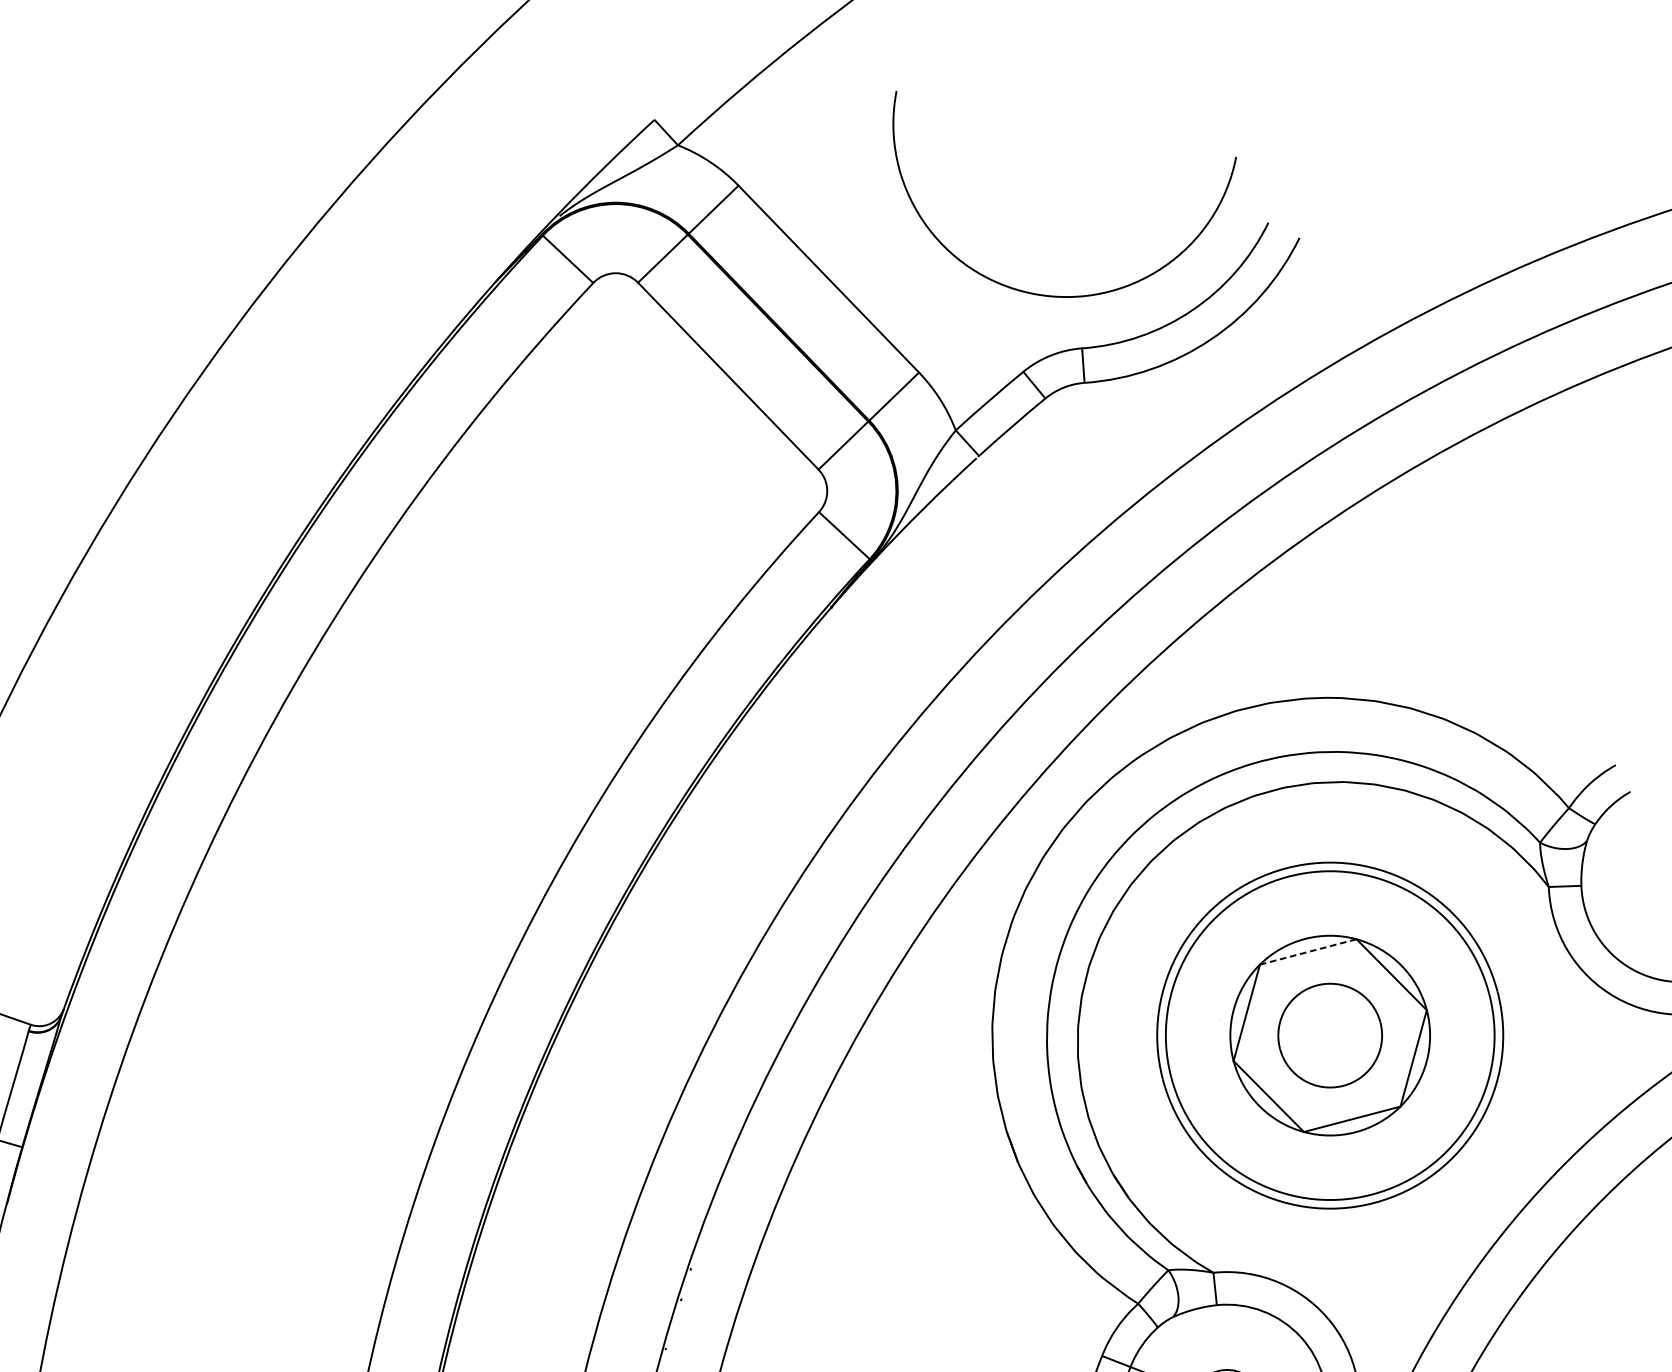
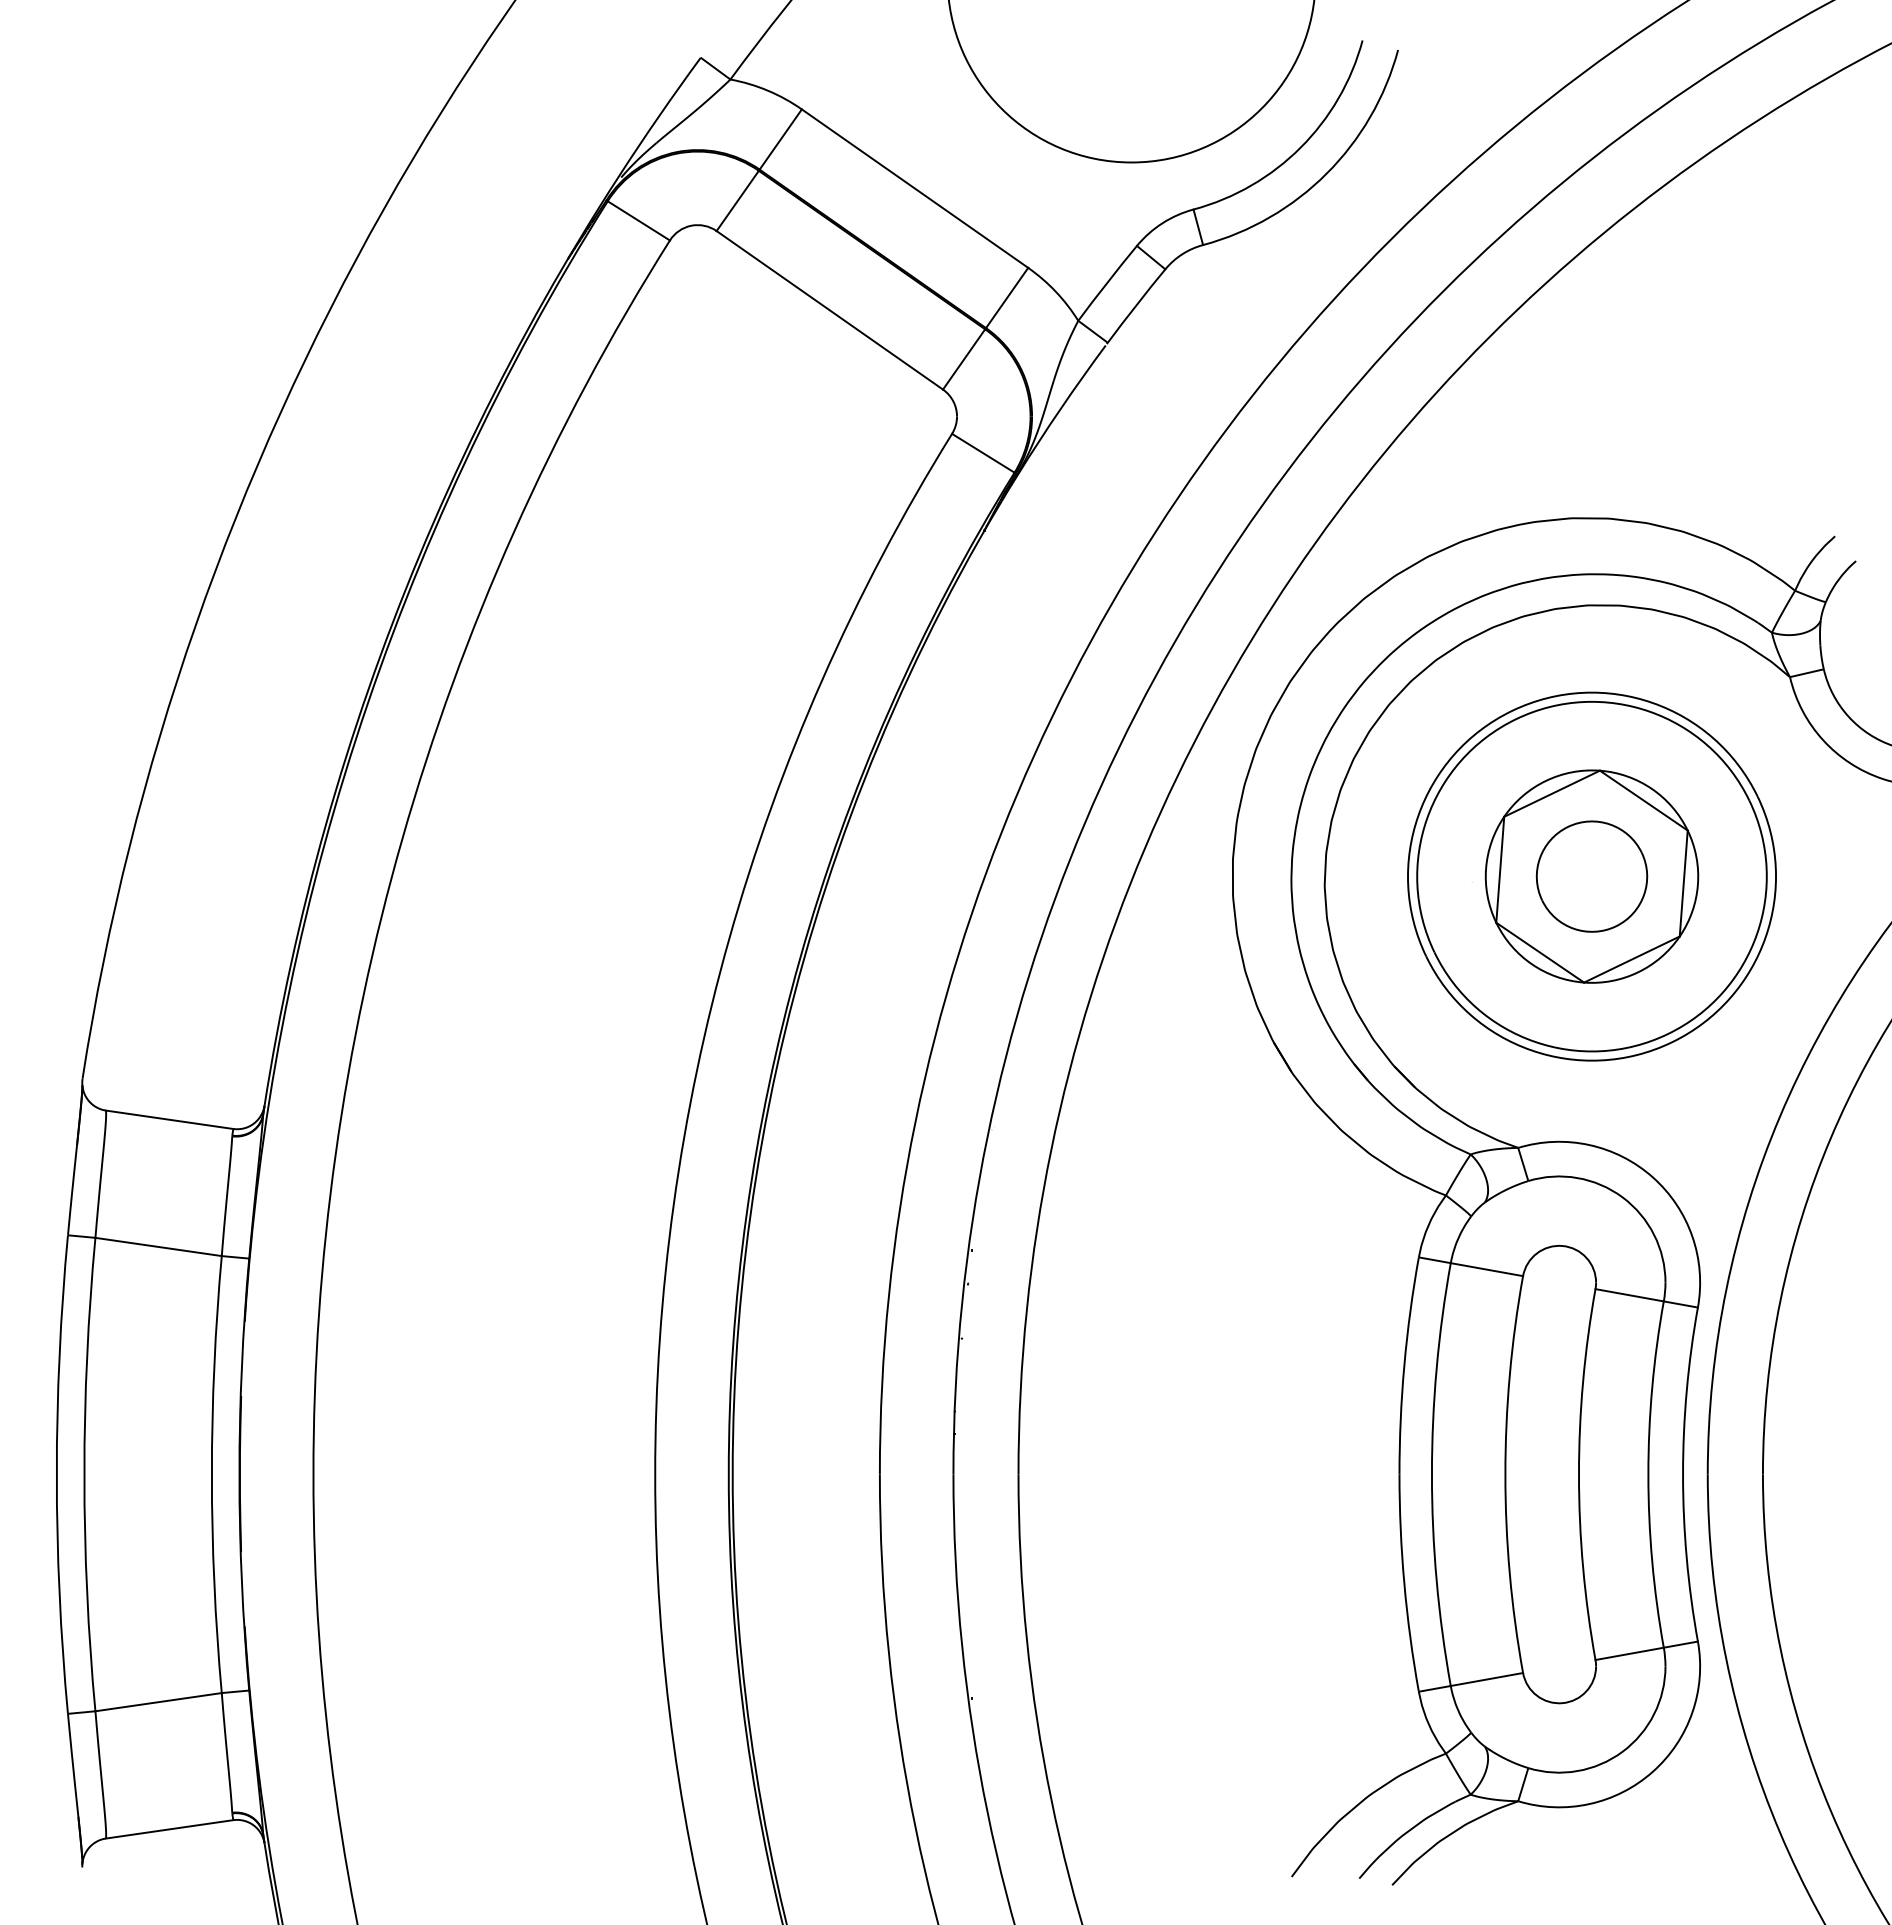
line: (1308, 951) -> (1552, 793), dashed -> solid

